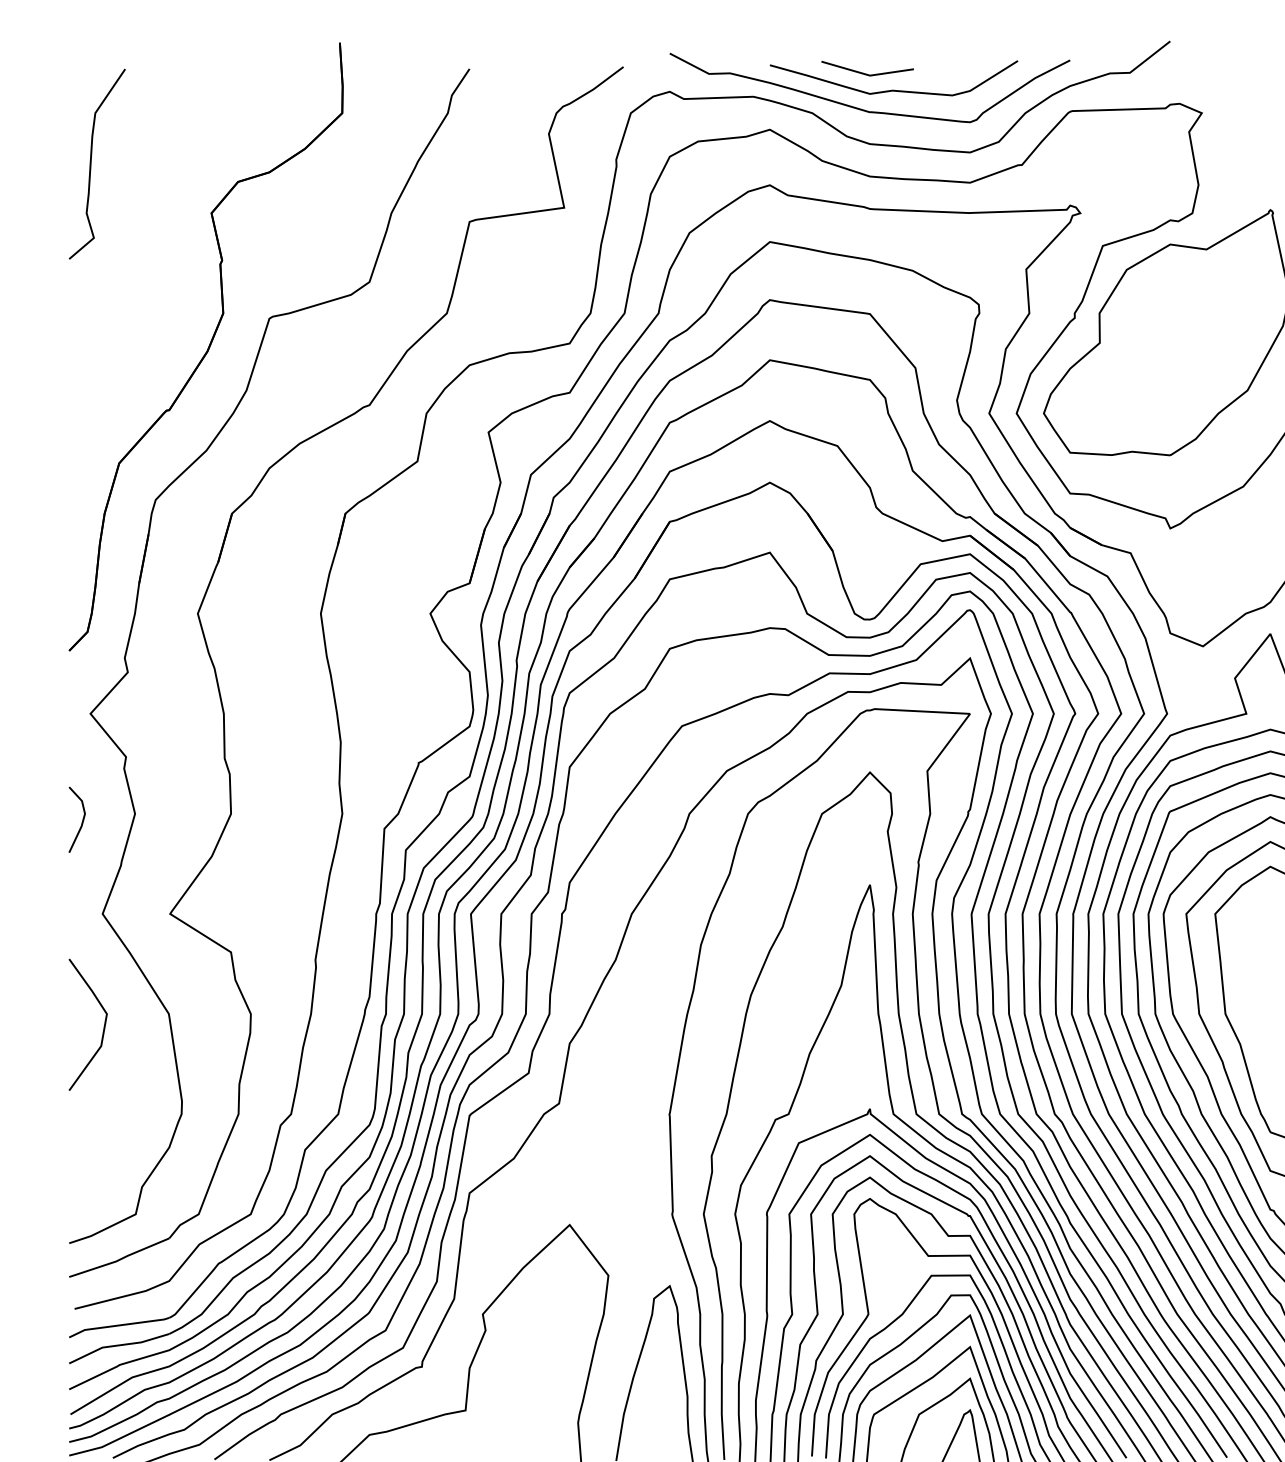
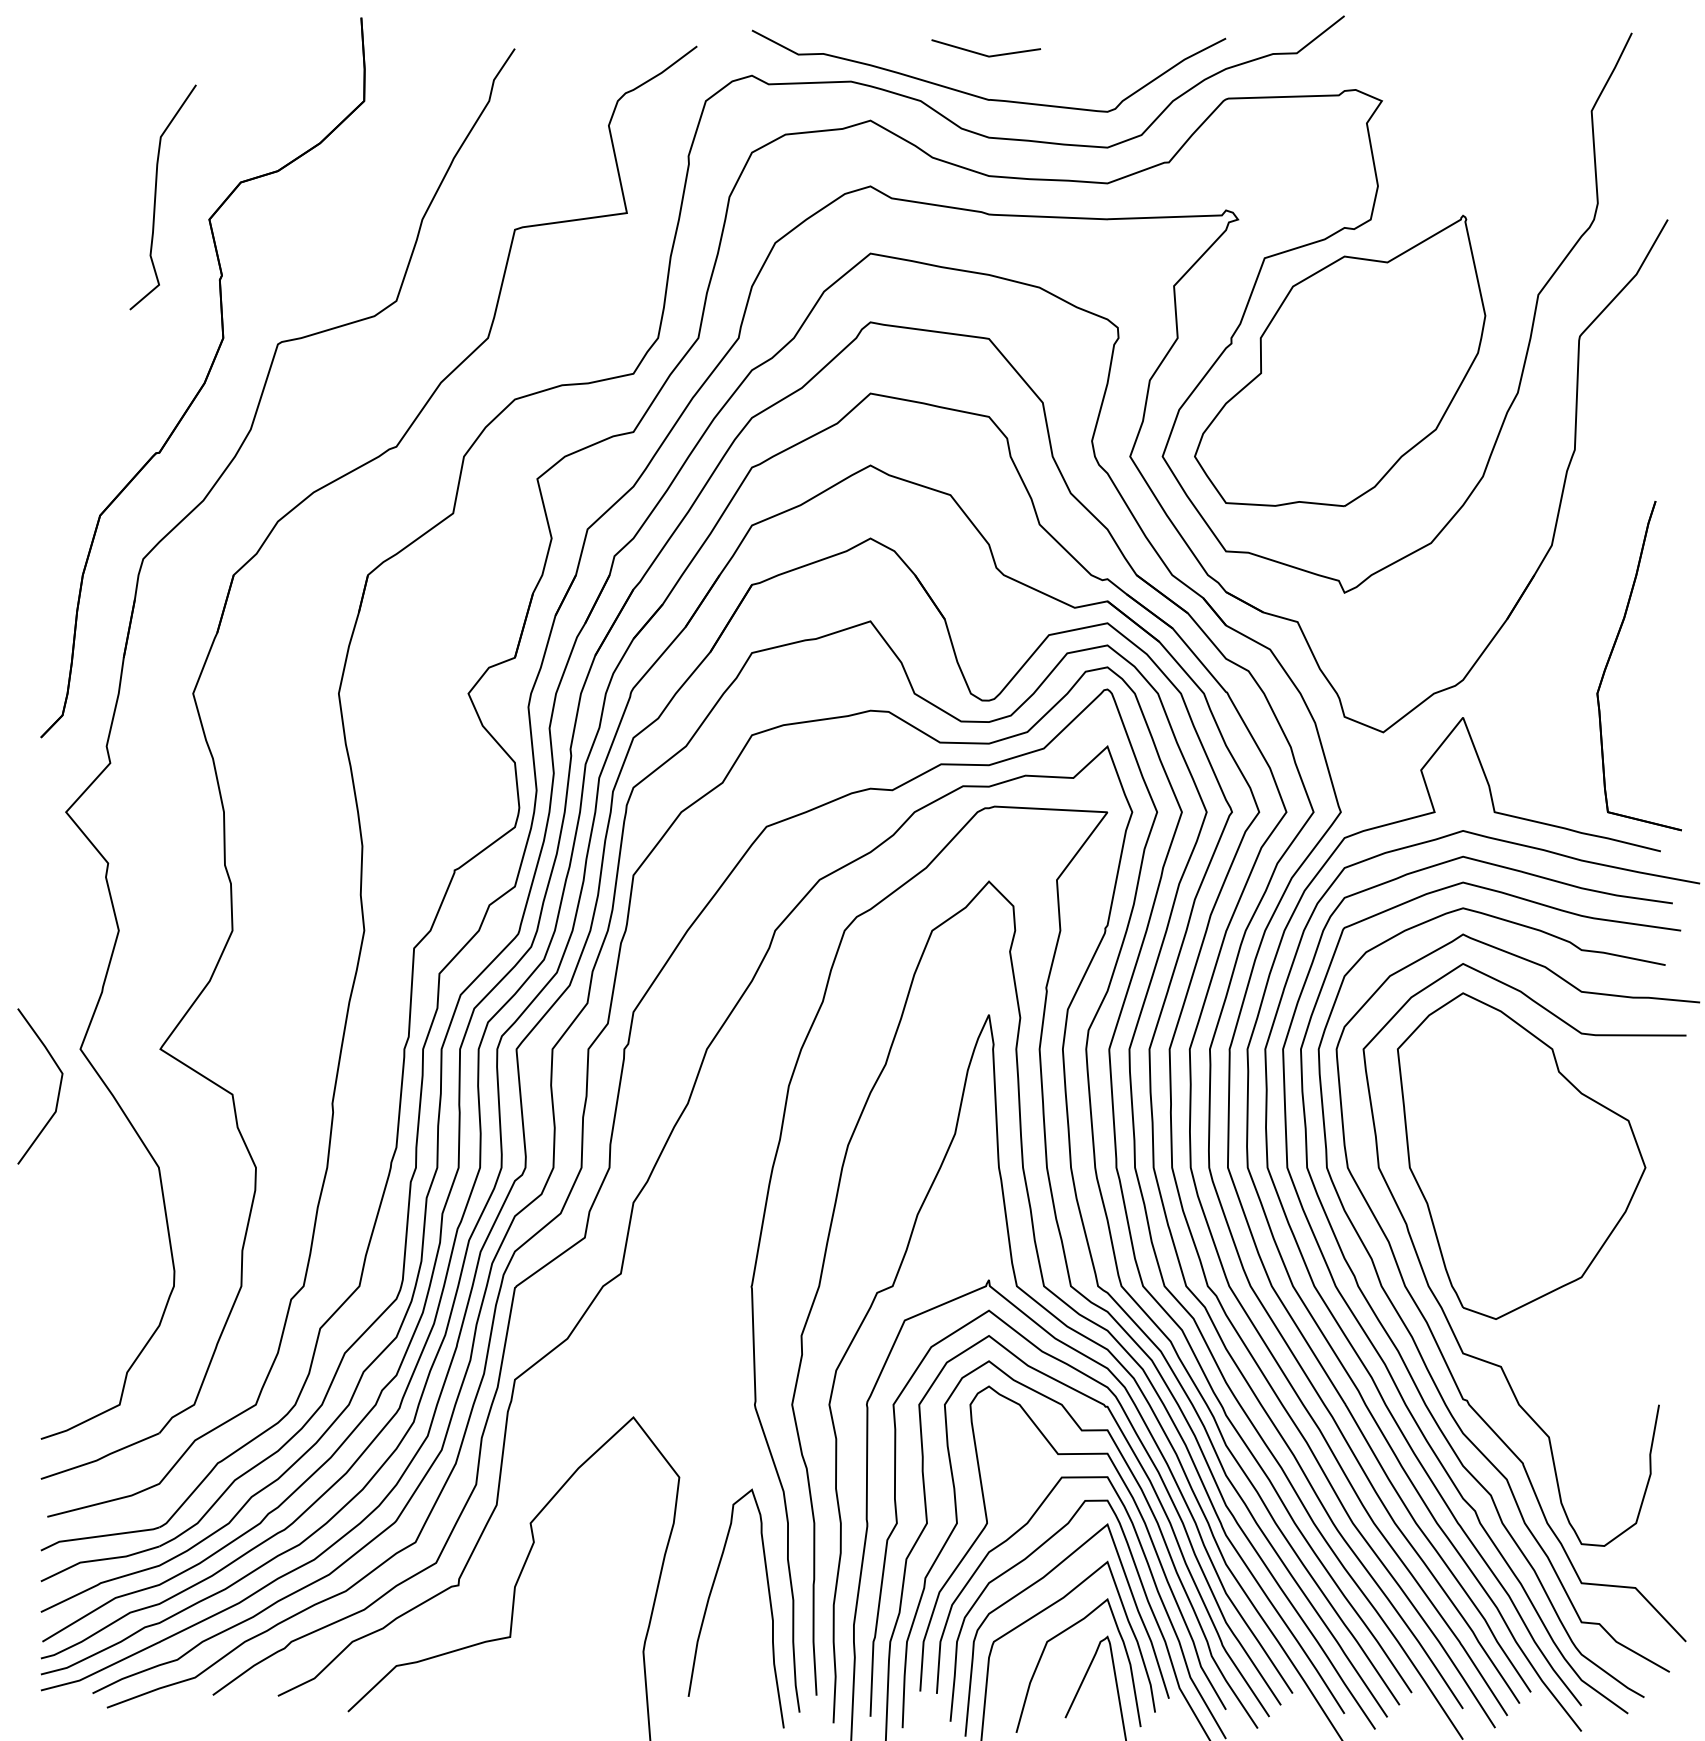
curve: (894, 89) -> (1017, 73), removed
curve: (91, 164) -> (156, 197), moved
line: (82, 819) -> (56, 937), removed
line: (103, 1027) -> (58, 1089), moved

